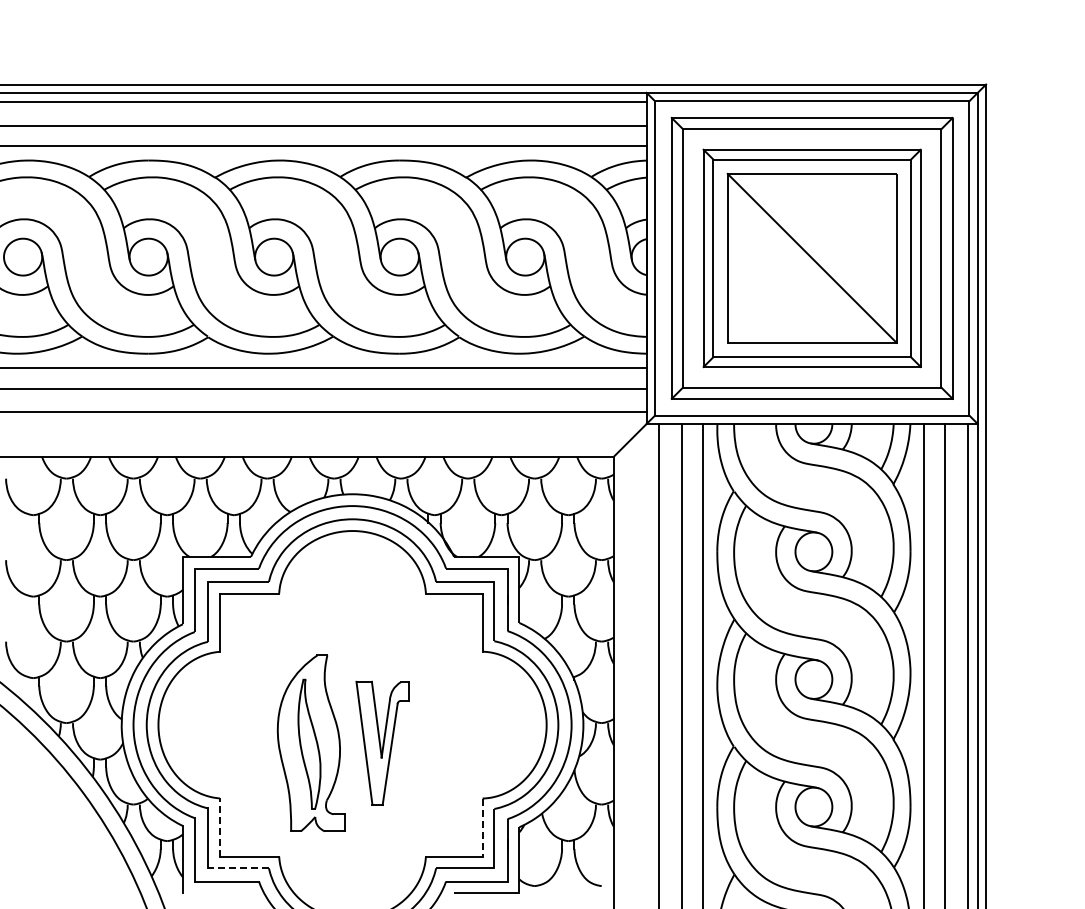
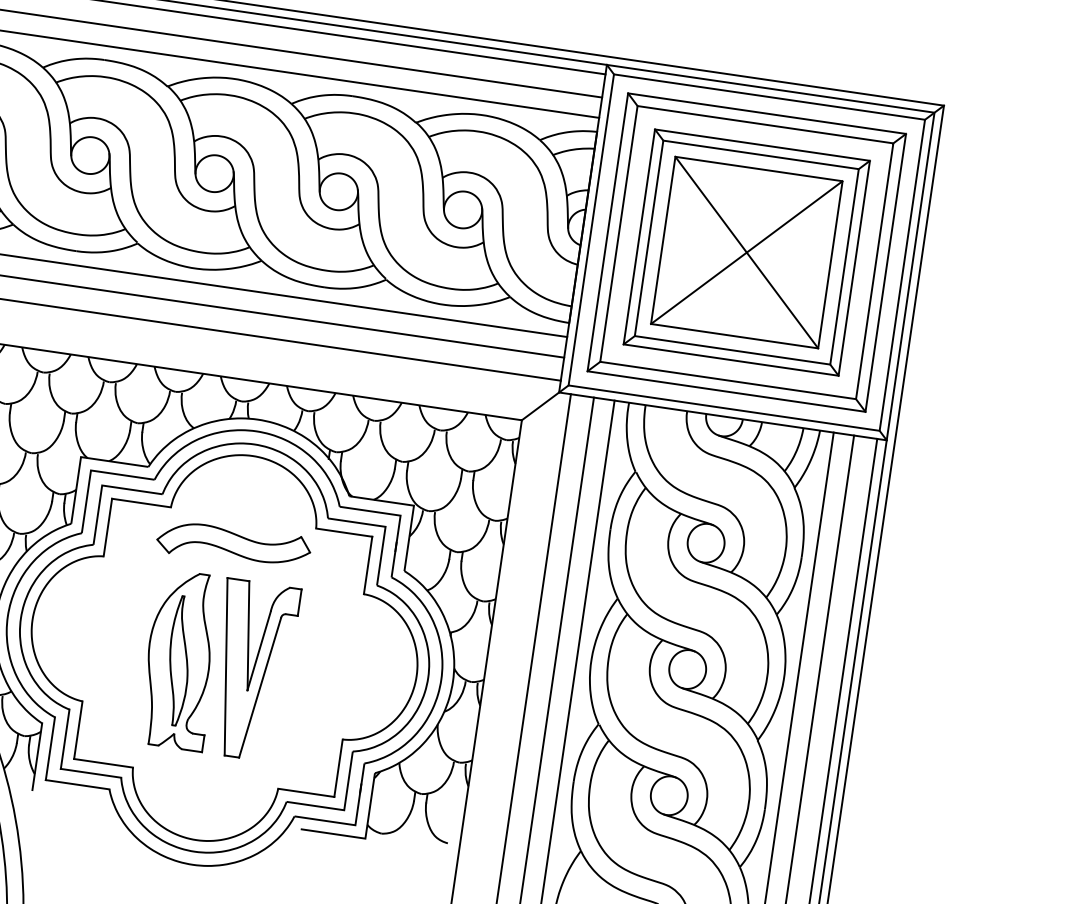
line: (811, 257) -> (746, 251), added
part: (346, 621) -> (233, 544), added
part: (382, 743) -> (251, 670), size x1.43
line: (219, 827) -> (78, 730), dashed -> solid
line: (482, 828) -> (338, 769), dashed -> solid
line: (238, 868) -> (91, 773), dashed -> solid

